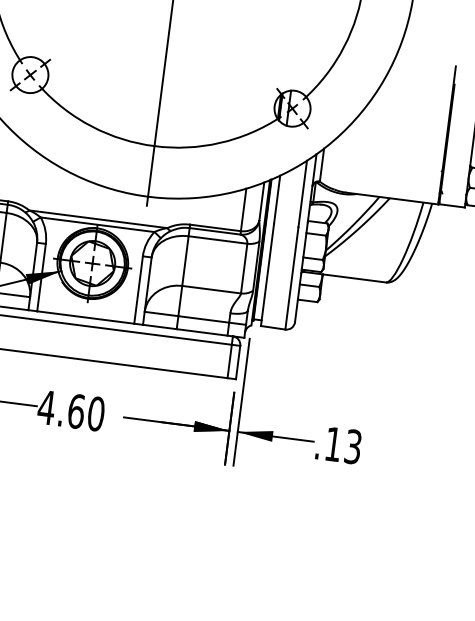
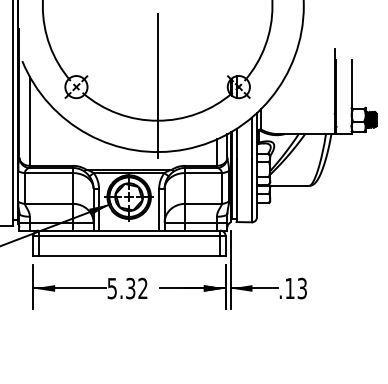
text: (71, 410) -> (127, 288), 4.60 -> 5.32

